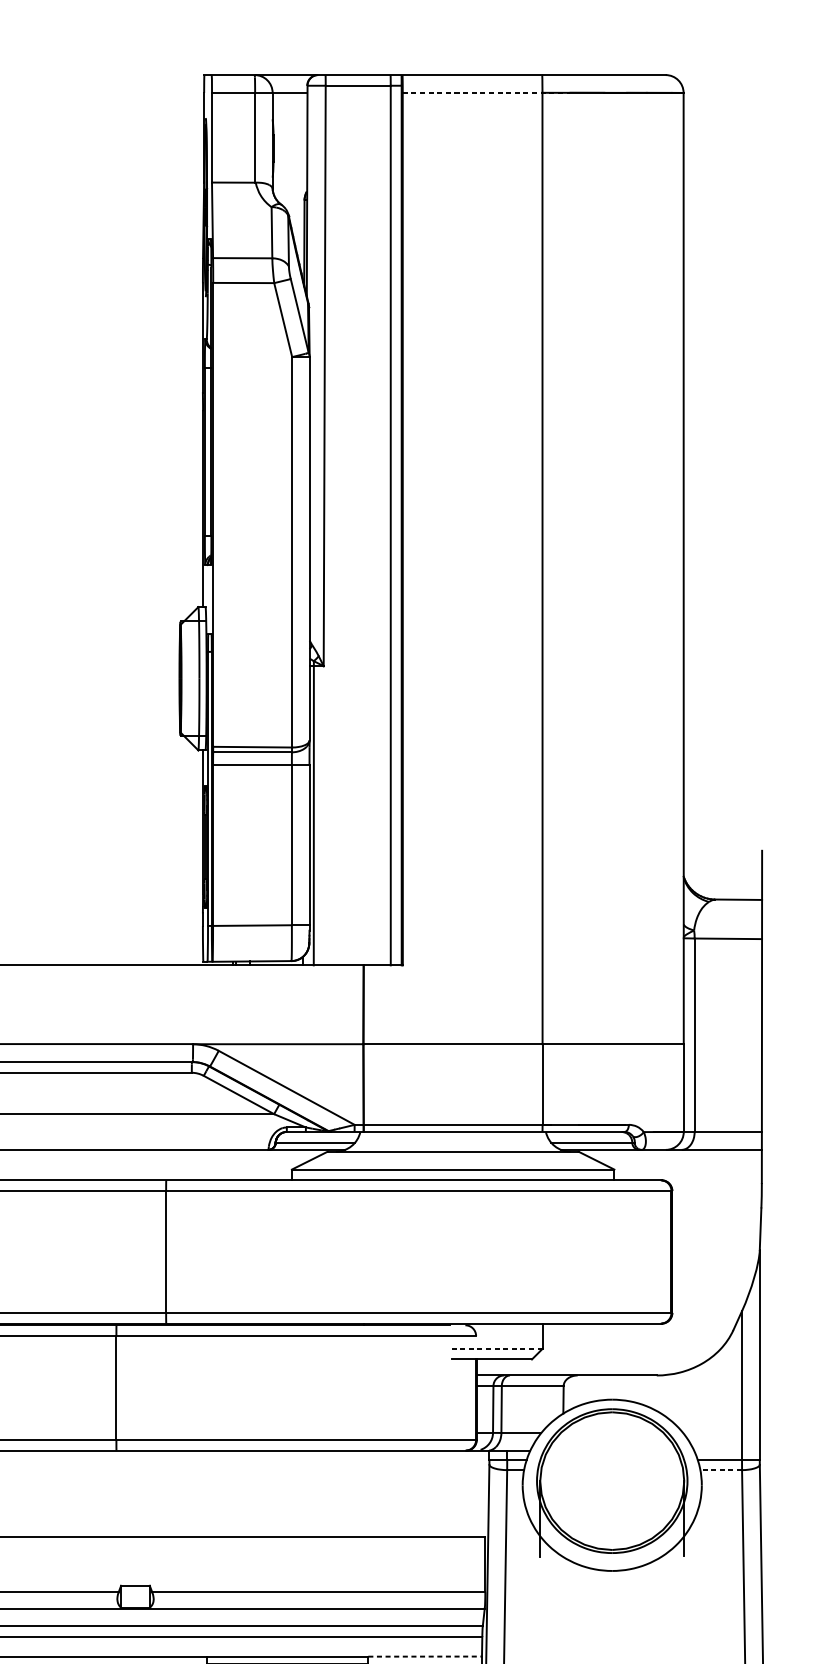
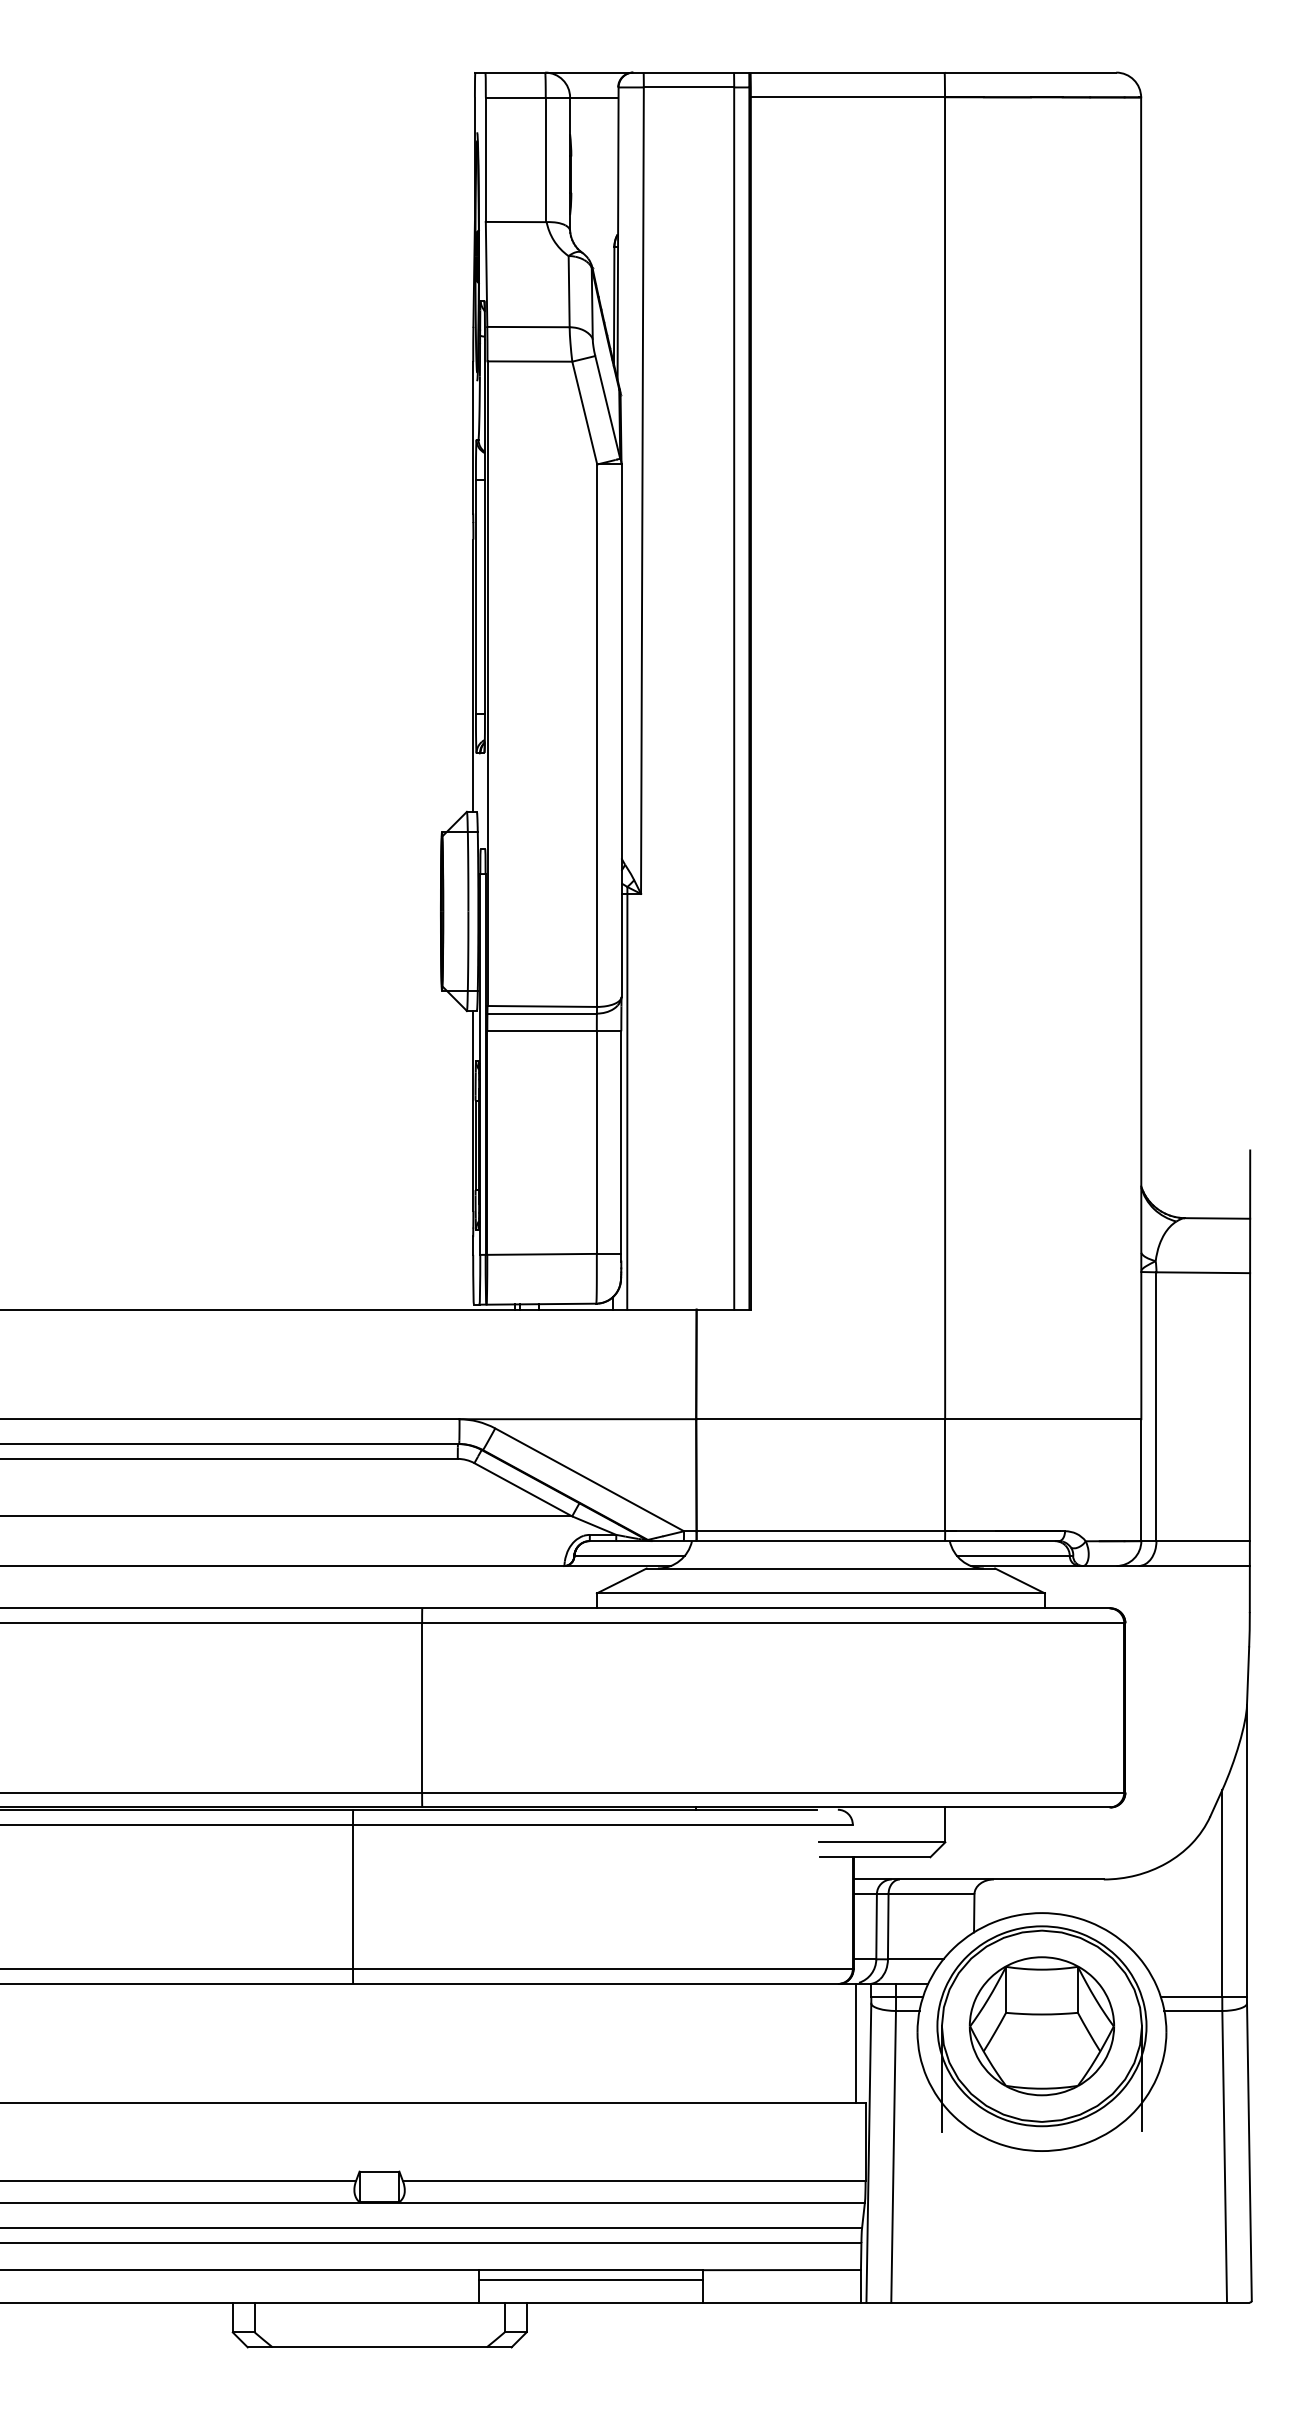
line: (486, 92) -> (867, 97), dashed -> solid
line: (497, 1348) -> (882, 1842), dashed -> solid
line: (721, 1470) -> (1193, 2011), dashed -> solid
part: (611, 1481) -> (1041, 2026), added
line: (478, 1493) -> (855, 2043), added
line: (425, 1656) -> (782, 2270), dashed -> solid

